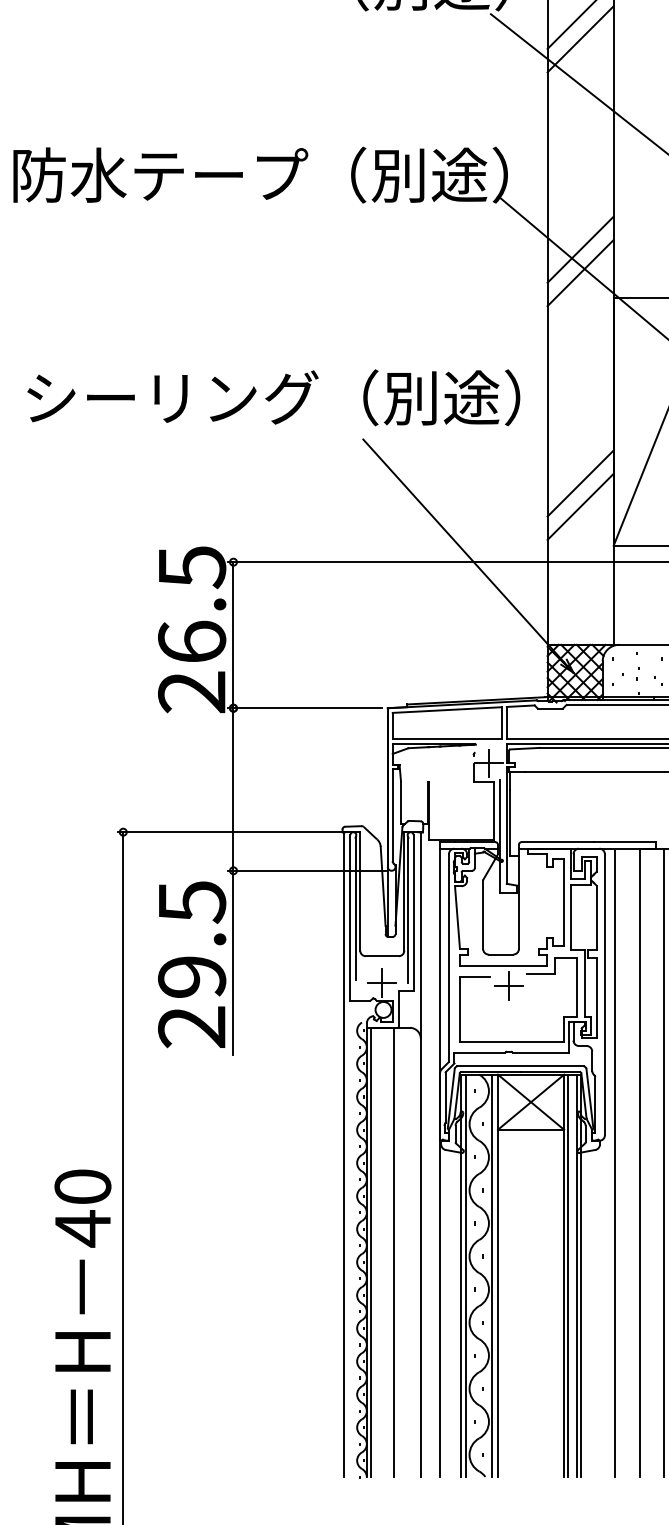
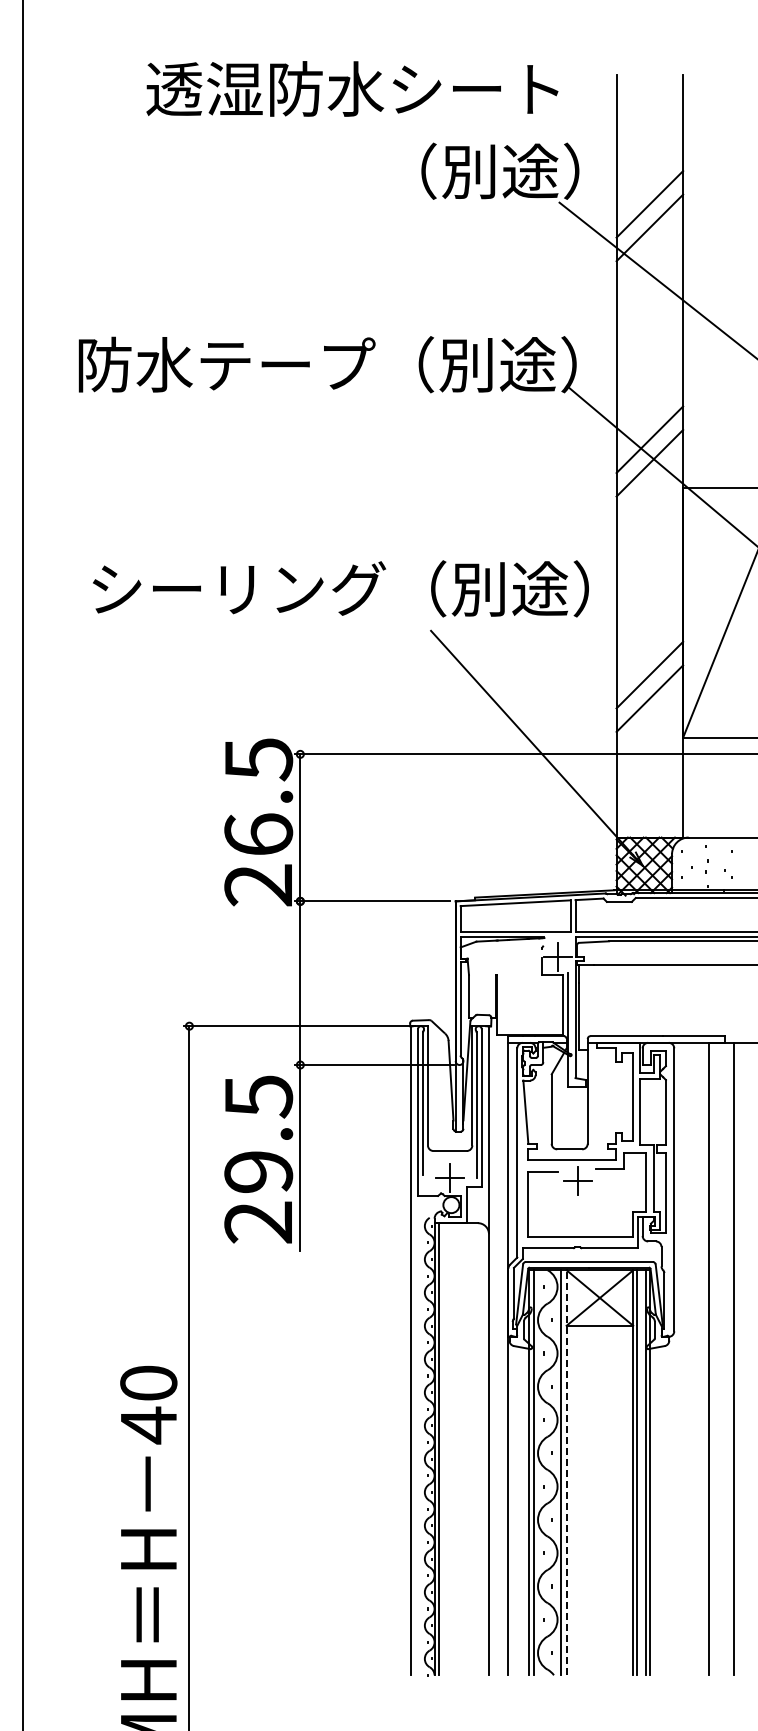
line: (615, 1162) -> (684, 1358), removed
line: (394, 1252) -> (462, 1449), removed
line: (497, 1275) -> (566, 1472), solid -> dashed

